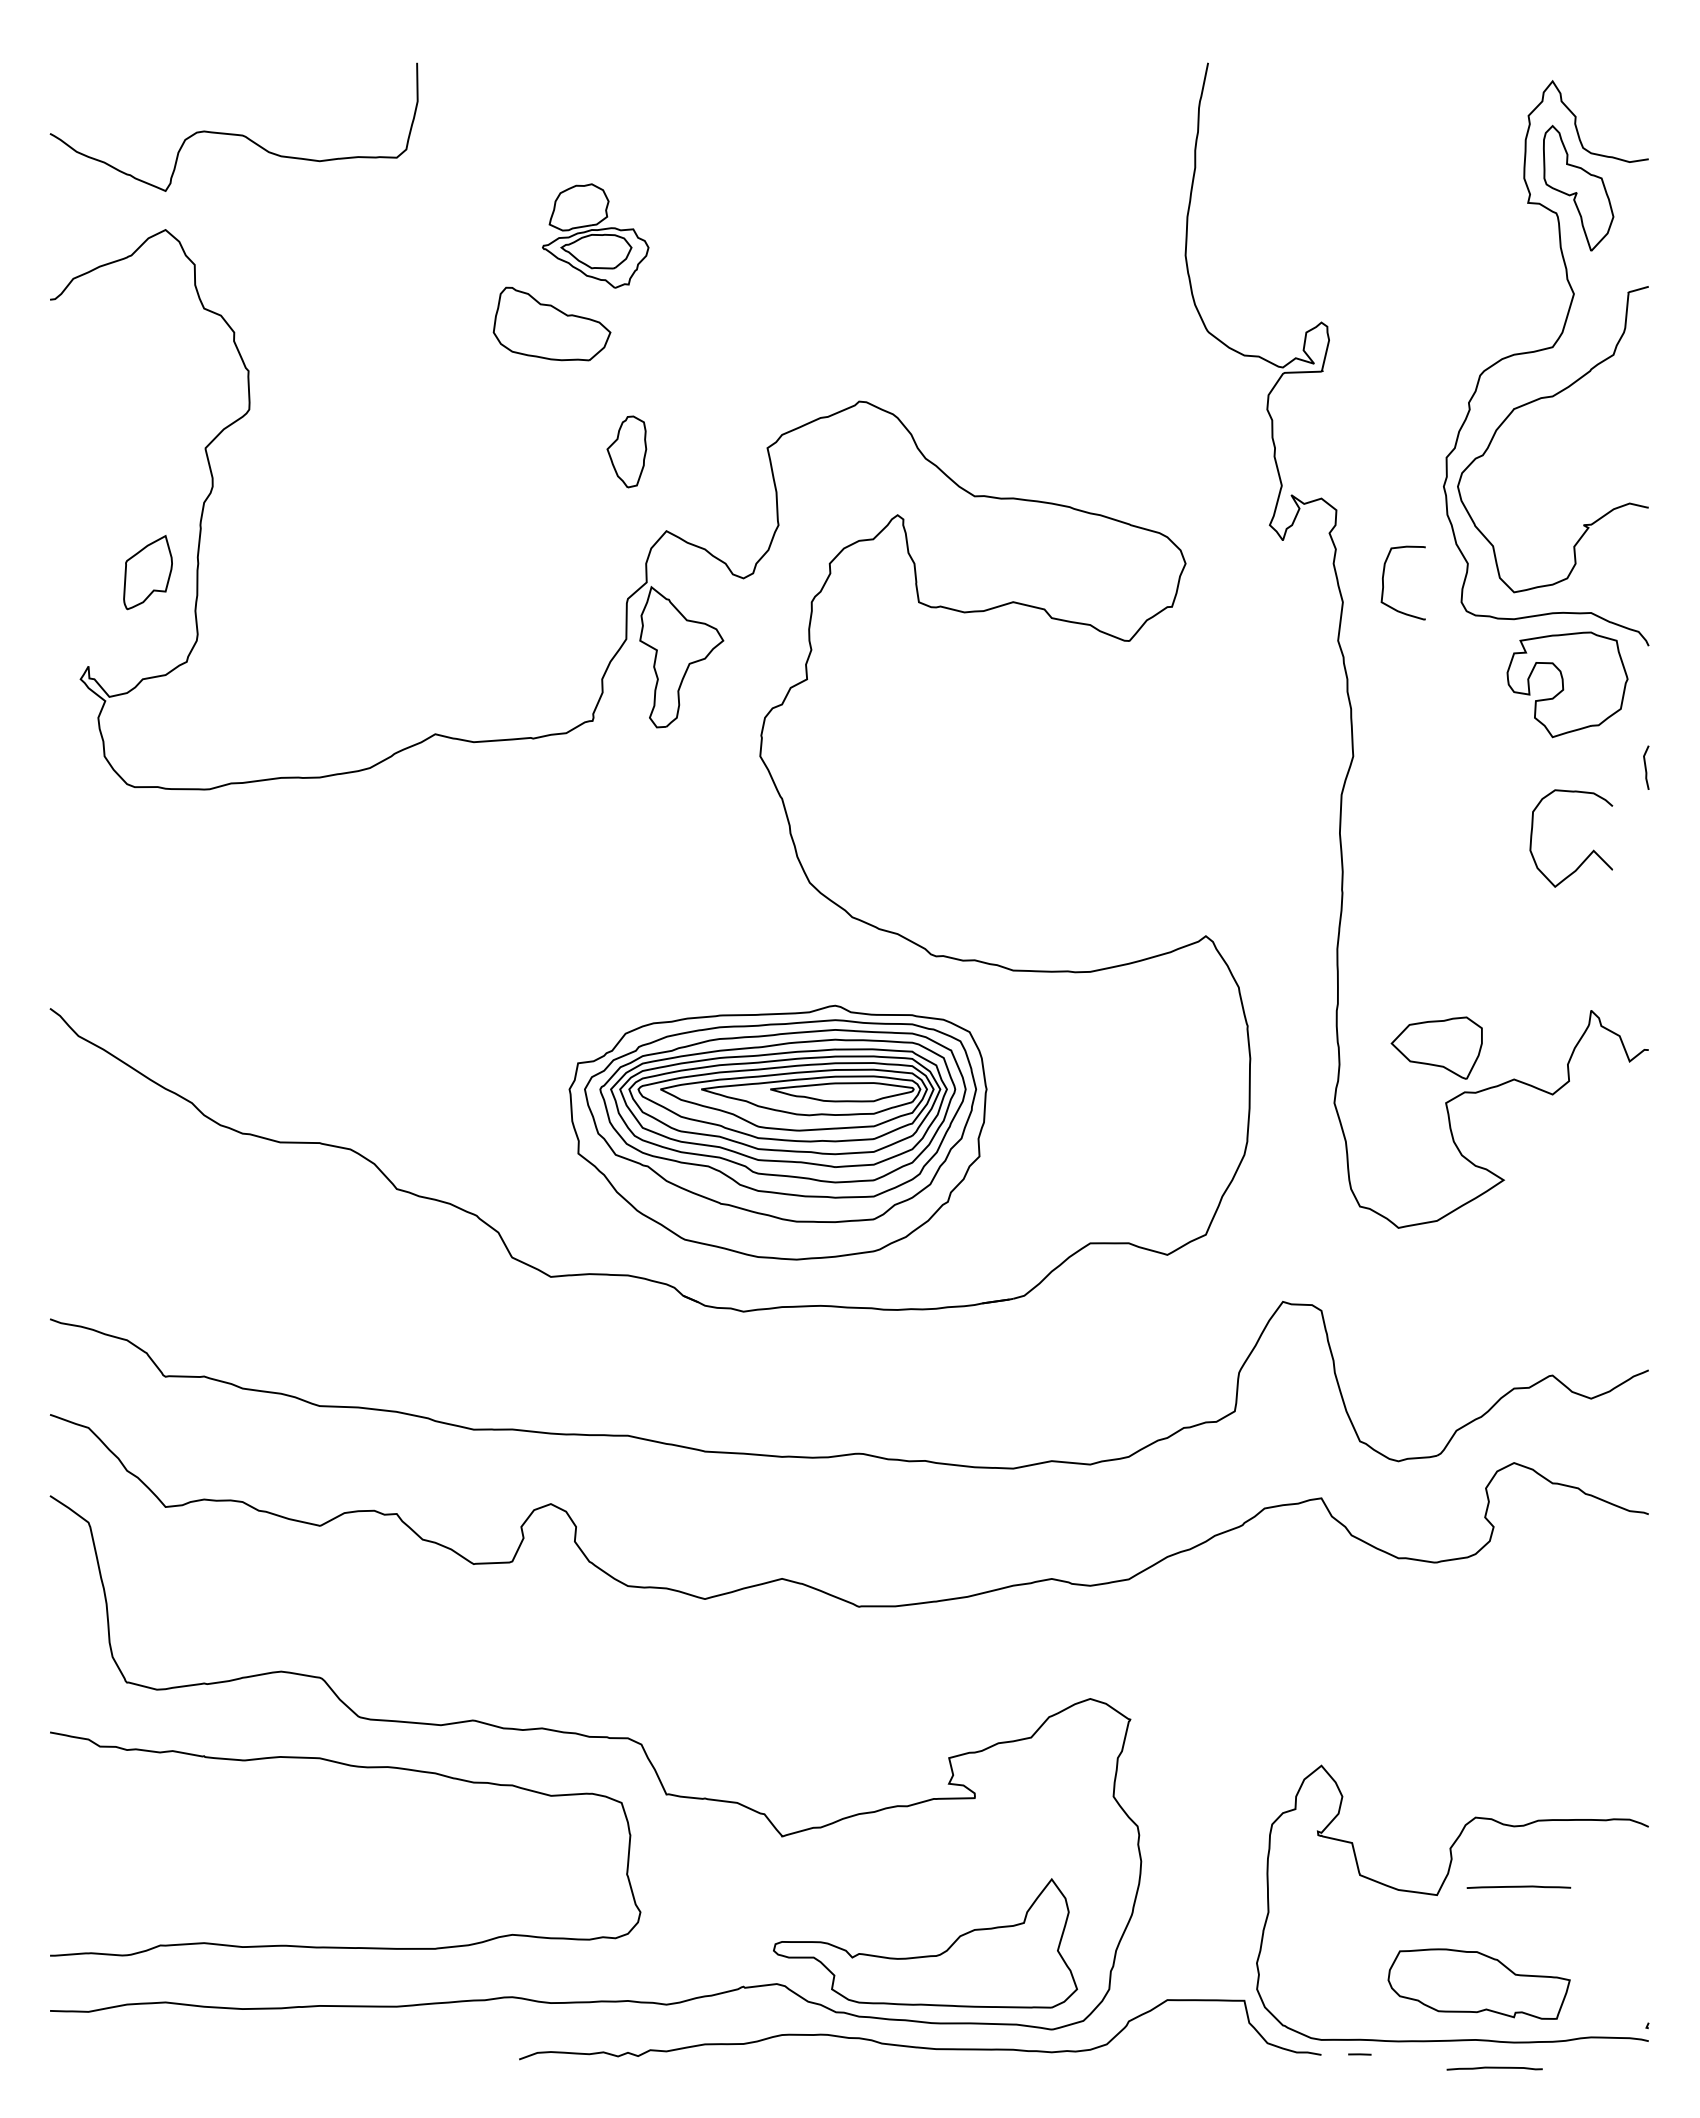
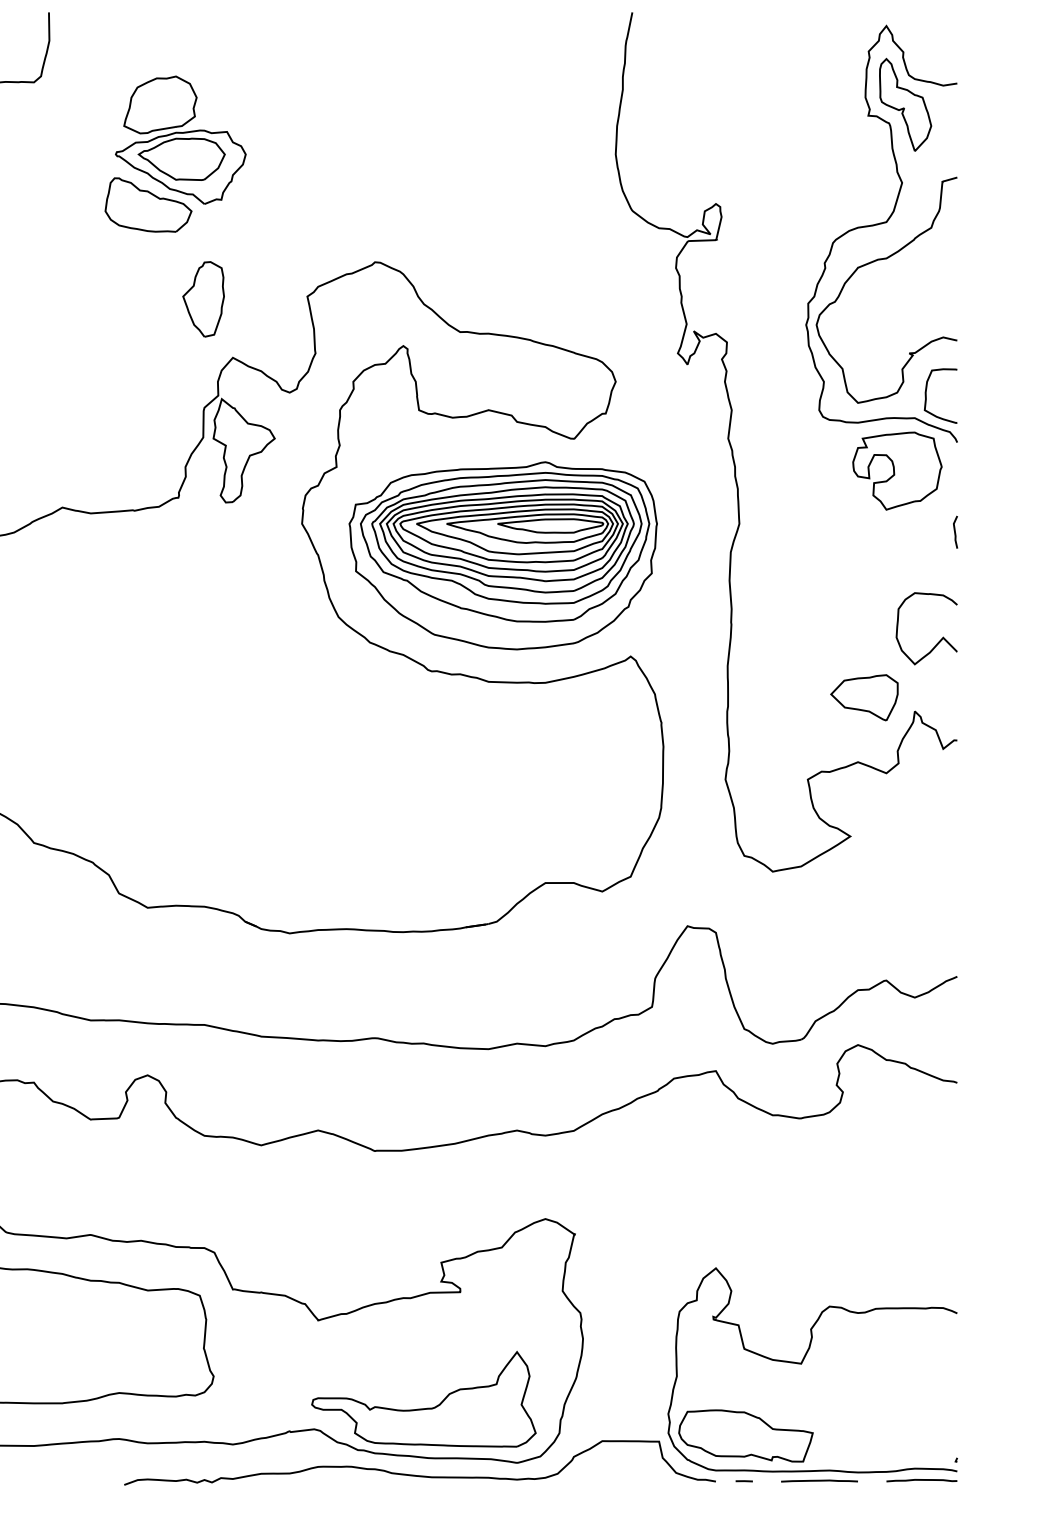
part: (595, 235) -> (180, 139), size x1.67
part: (626, 451) -> (203, 299), size x1.43
curve: (1383, 582) -> (926, 395), moved
curve: (1590, 852) -> (940, 639), moved
part: (1436, 1047) -> (864, 697), moved
part: (777, 1132) -> (502, 555), moved
line: (1518, 1886) -> (819, 1480), moved
part: (1478, 1983) -> (745, 1435), moved
curve: (1494, 2068) -> (921, 1480), moved

